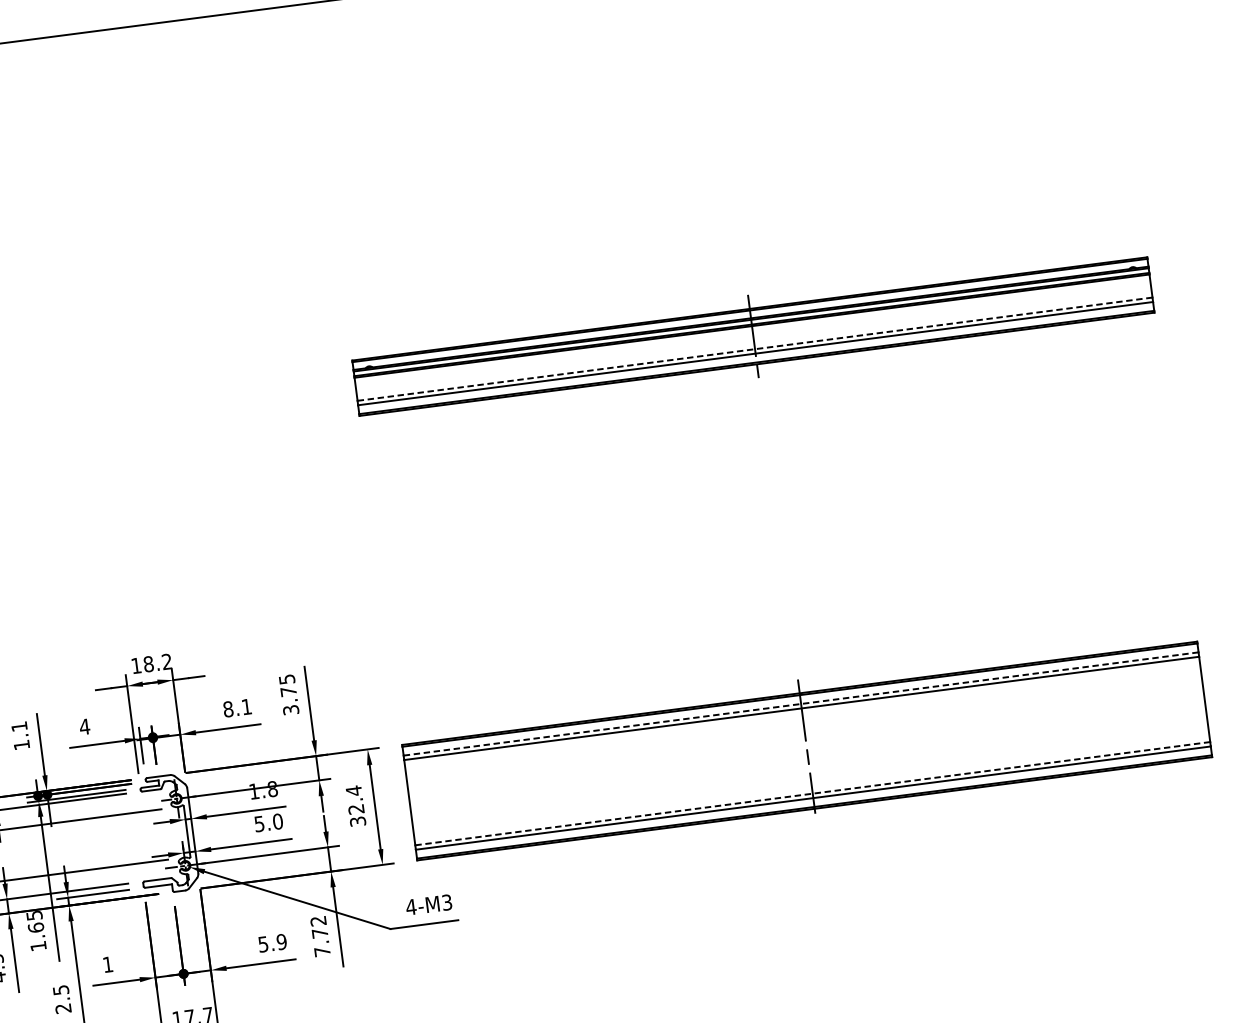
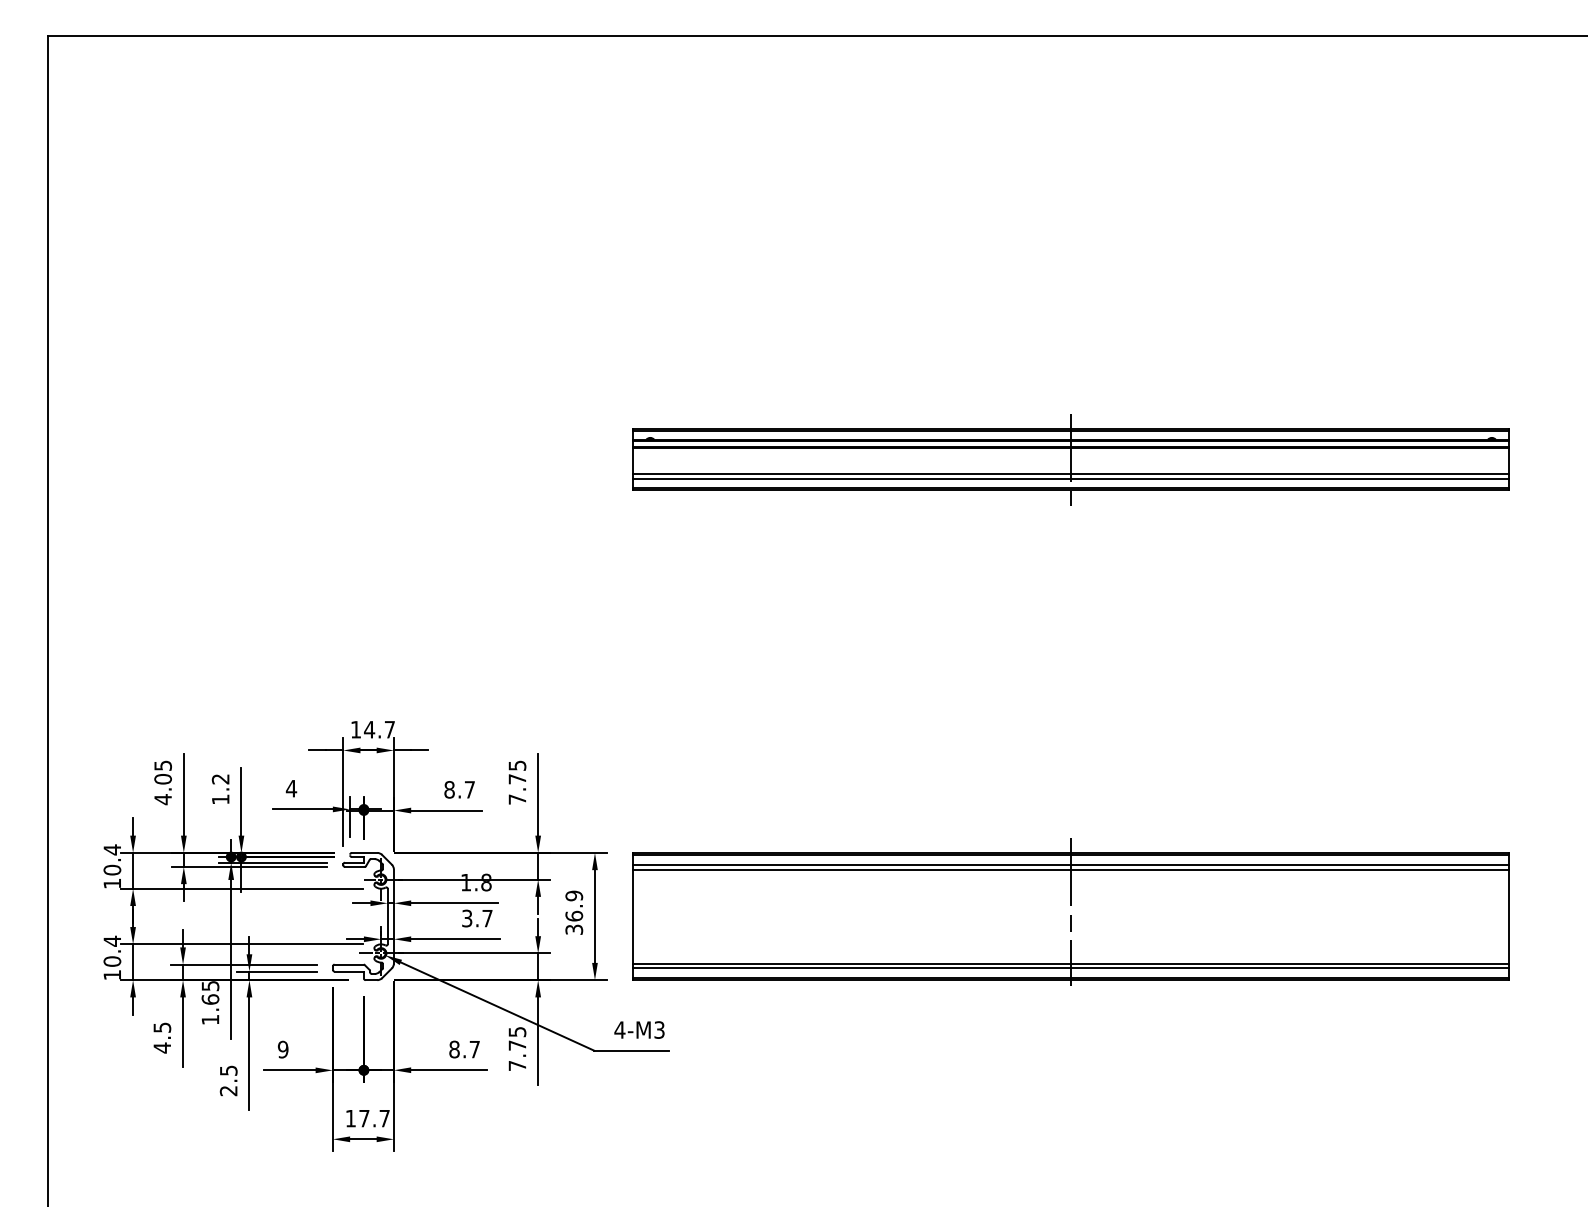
line: (754, 349) -> (1070, 473), dashed -> solid
text: (157, 662) -> (379, 729), 18.2 -> 14.7
line: (800, 703) -> (1070, 864), dashed -> solid
text: (246, 706) -> (469, 789), 8.1 -> 8.7
text: (291, 710) -> (517, 799), 3.75 -> 7.75
text: (19, 726) -> (220, 779), 1.1 -> 1.2
line: (812, 793) -> (1070, 963), dashed -> solid
text: (355, 799) -> (574, 905), 32.4 -> 36.9
text: (268, 822) -> (477, 918), 5.0 -> 3.7
text: (318, 921) -> (517, 1032), 7.72 -> 7.75
text: (272, 943) -> (464, 1049), 5.9 -> 8.7
text: (107, 964) -> (282, 1049), 1 -> 9

